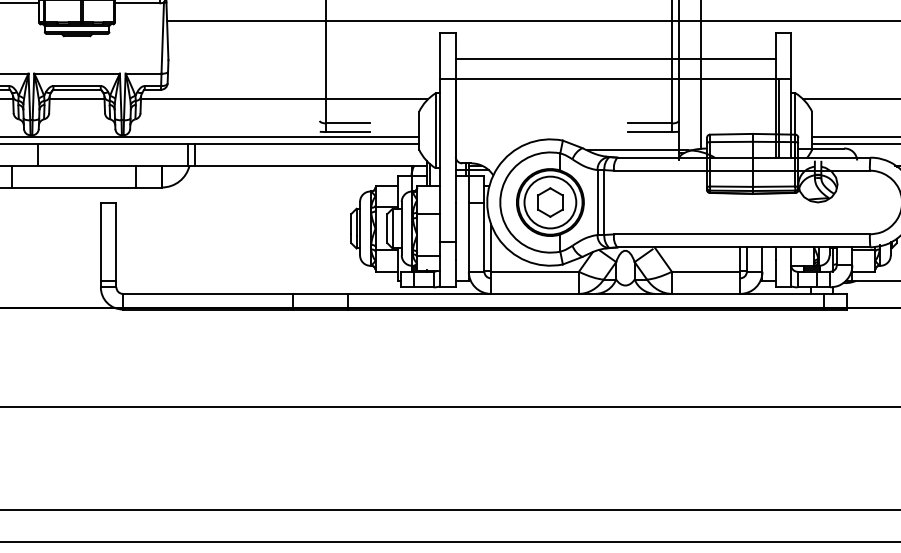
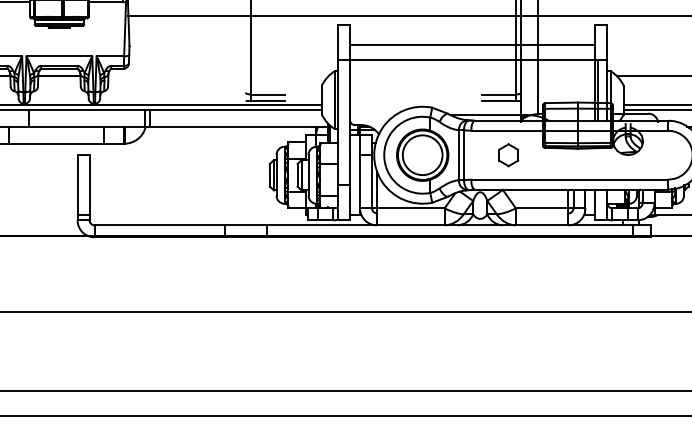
line: (283, 99) -> (217, 76), removed
part: (550, 202) -> (508, 155), moved

